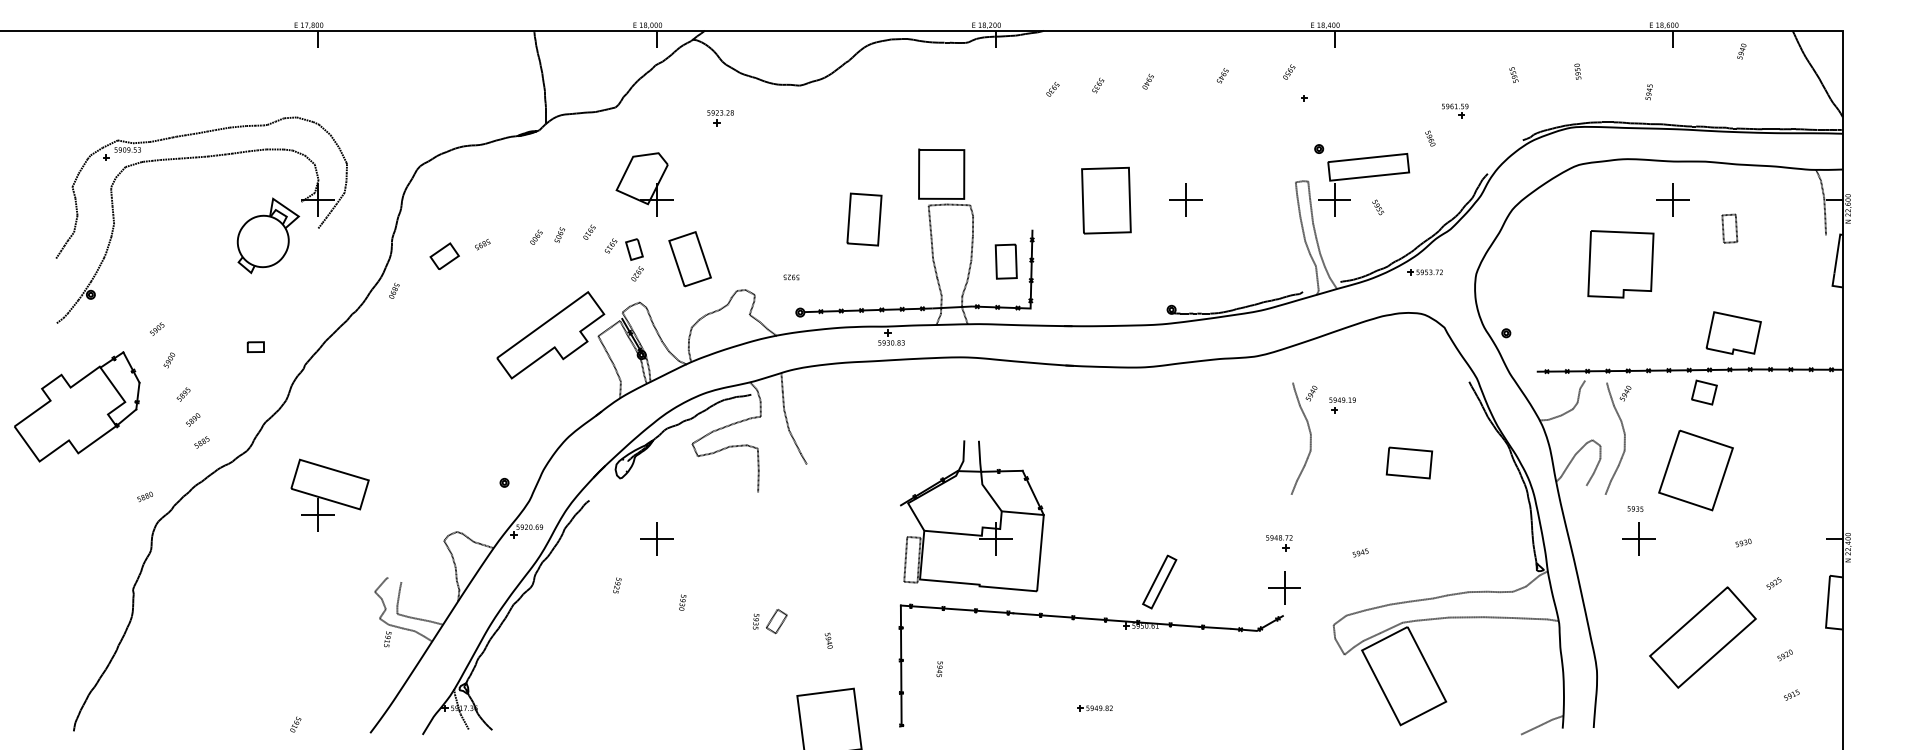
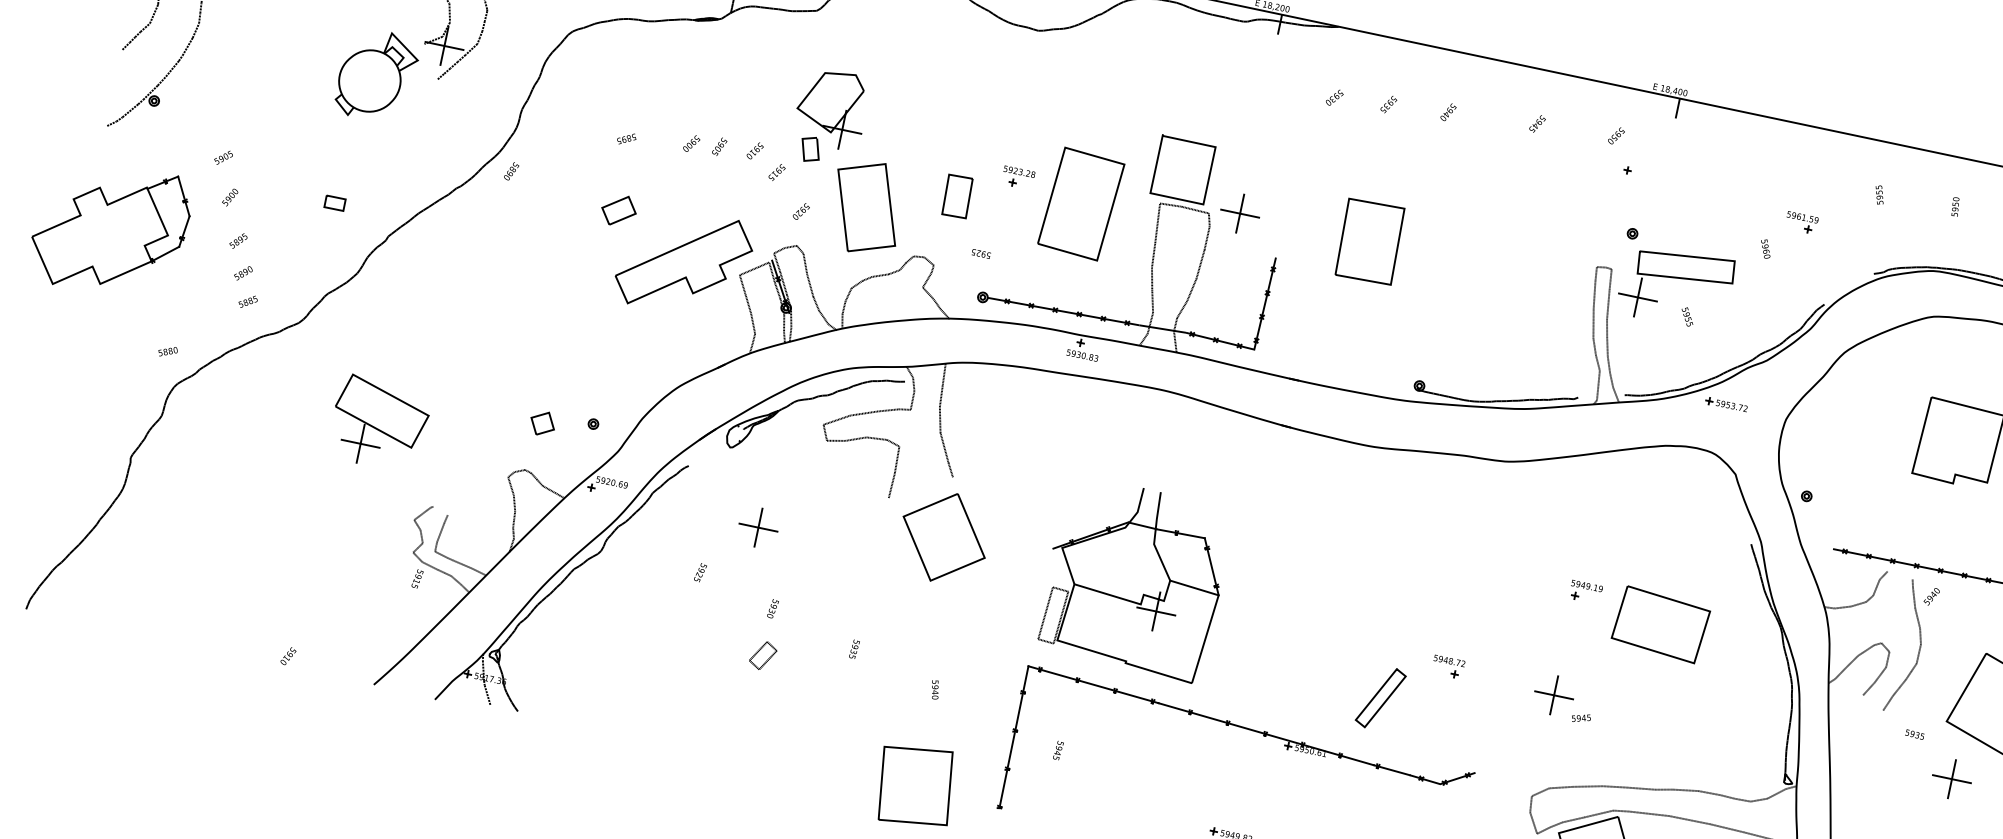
part: (720, 118) -> (1017, 178), moved
part: (1185, 199) -> (1240, 212), moved
part: (864, 219) -> (1081, 203), size x1.67
line: (629, 249) -> (804, 148), moved
part: (444, 255) -> (618, 209), moved
part: (689, 258) -> (866, 206), size x1.43
part: (1005, 261) -> (956, 196), moved
part: (1342, 405) -> (1585, 592), moved
part: (1310, 438) -> (1550, 571), removed
part: (1409, 462) -> (1661, 624), size x1.67
part: (463, 490) -> (543, 422), added
part: (329, 494) -> (379, 422), moved
part: (809, 514) -> (943, 536), added
part: (1638, 538) -> (1951, 778), moved
part: (1279, 543) -> (1448, 667), moved
line: (1156, 580) -> (1377, 695), moved
part: (1284, 587) -> (1554, 694), moved
part: (776, 621) -> (762, 655), moved

